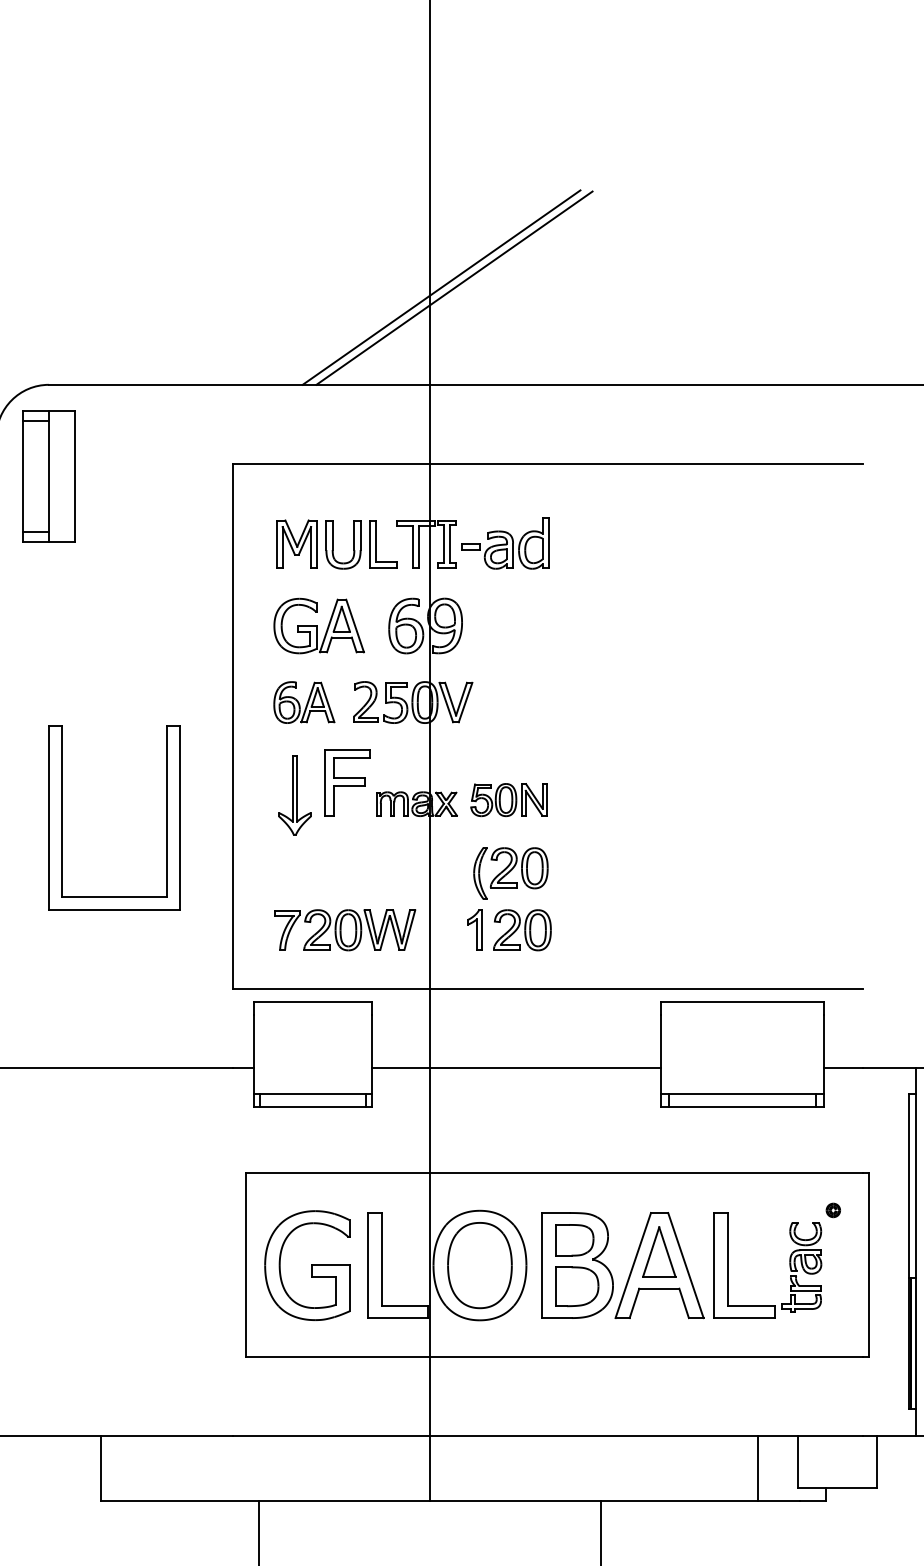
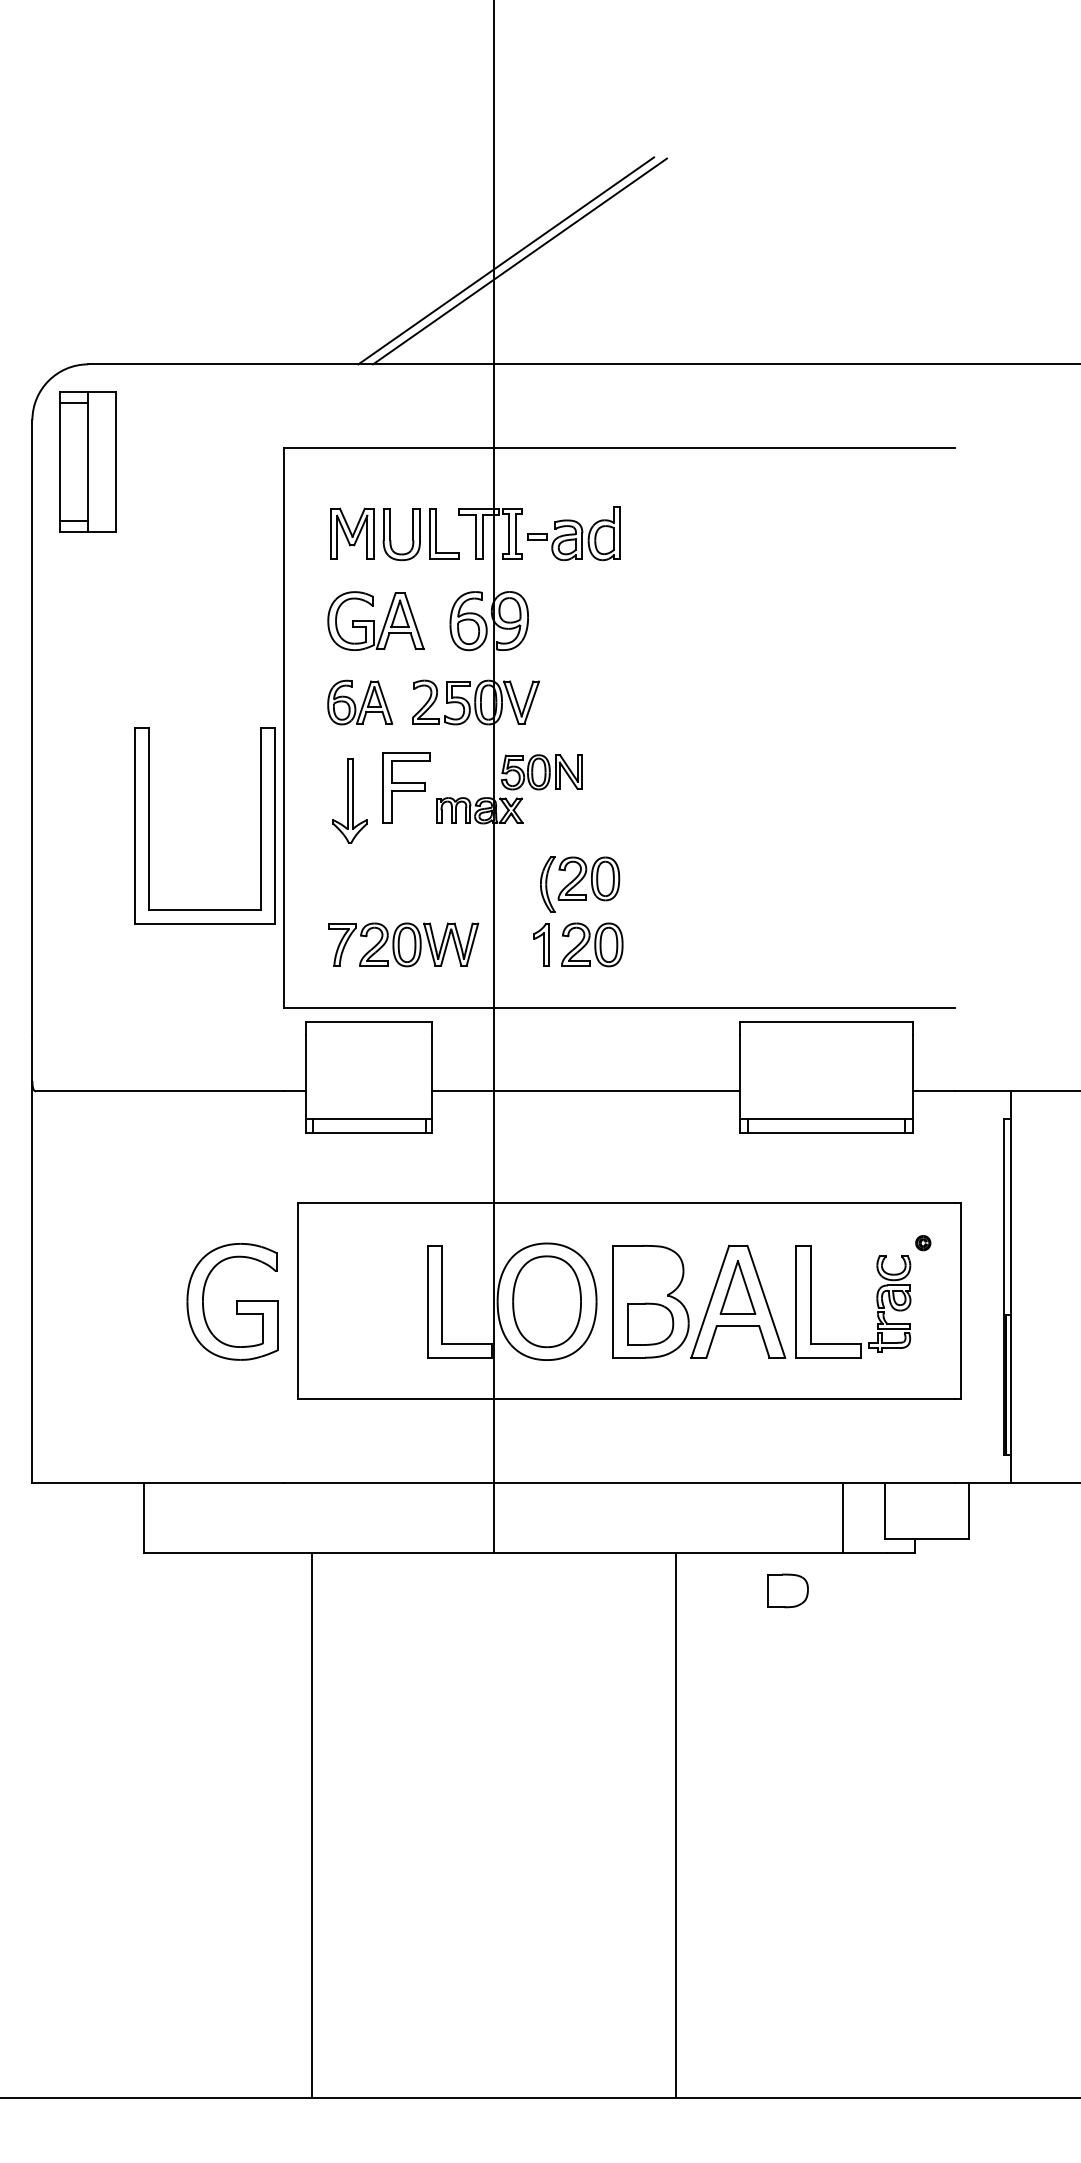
part: (508, 800) -> (541, 772), moved
part: (62, 818) -> (149, 825), moved
part: (574, 1239) -> (787, 1590), moved
part: (307, 1265) -> (232, 1301), moved

